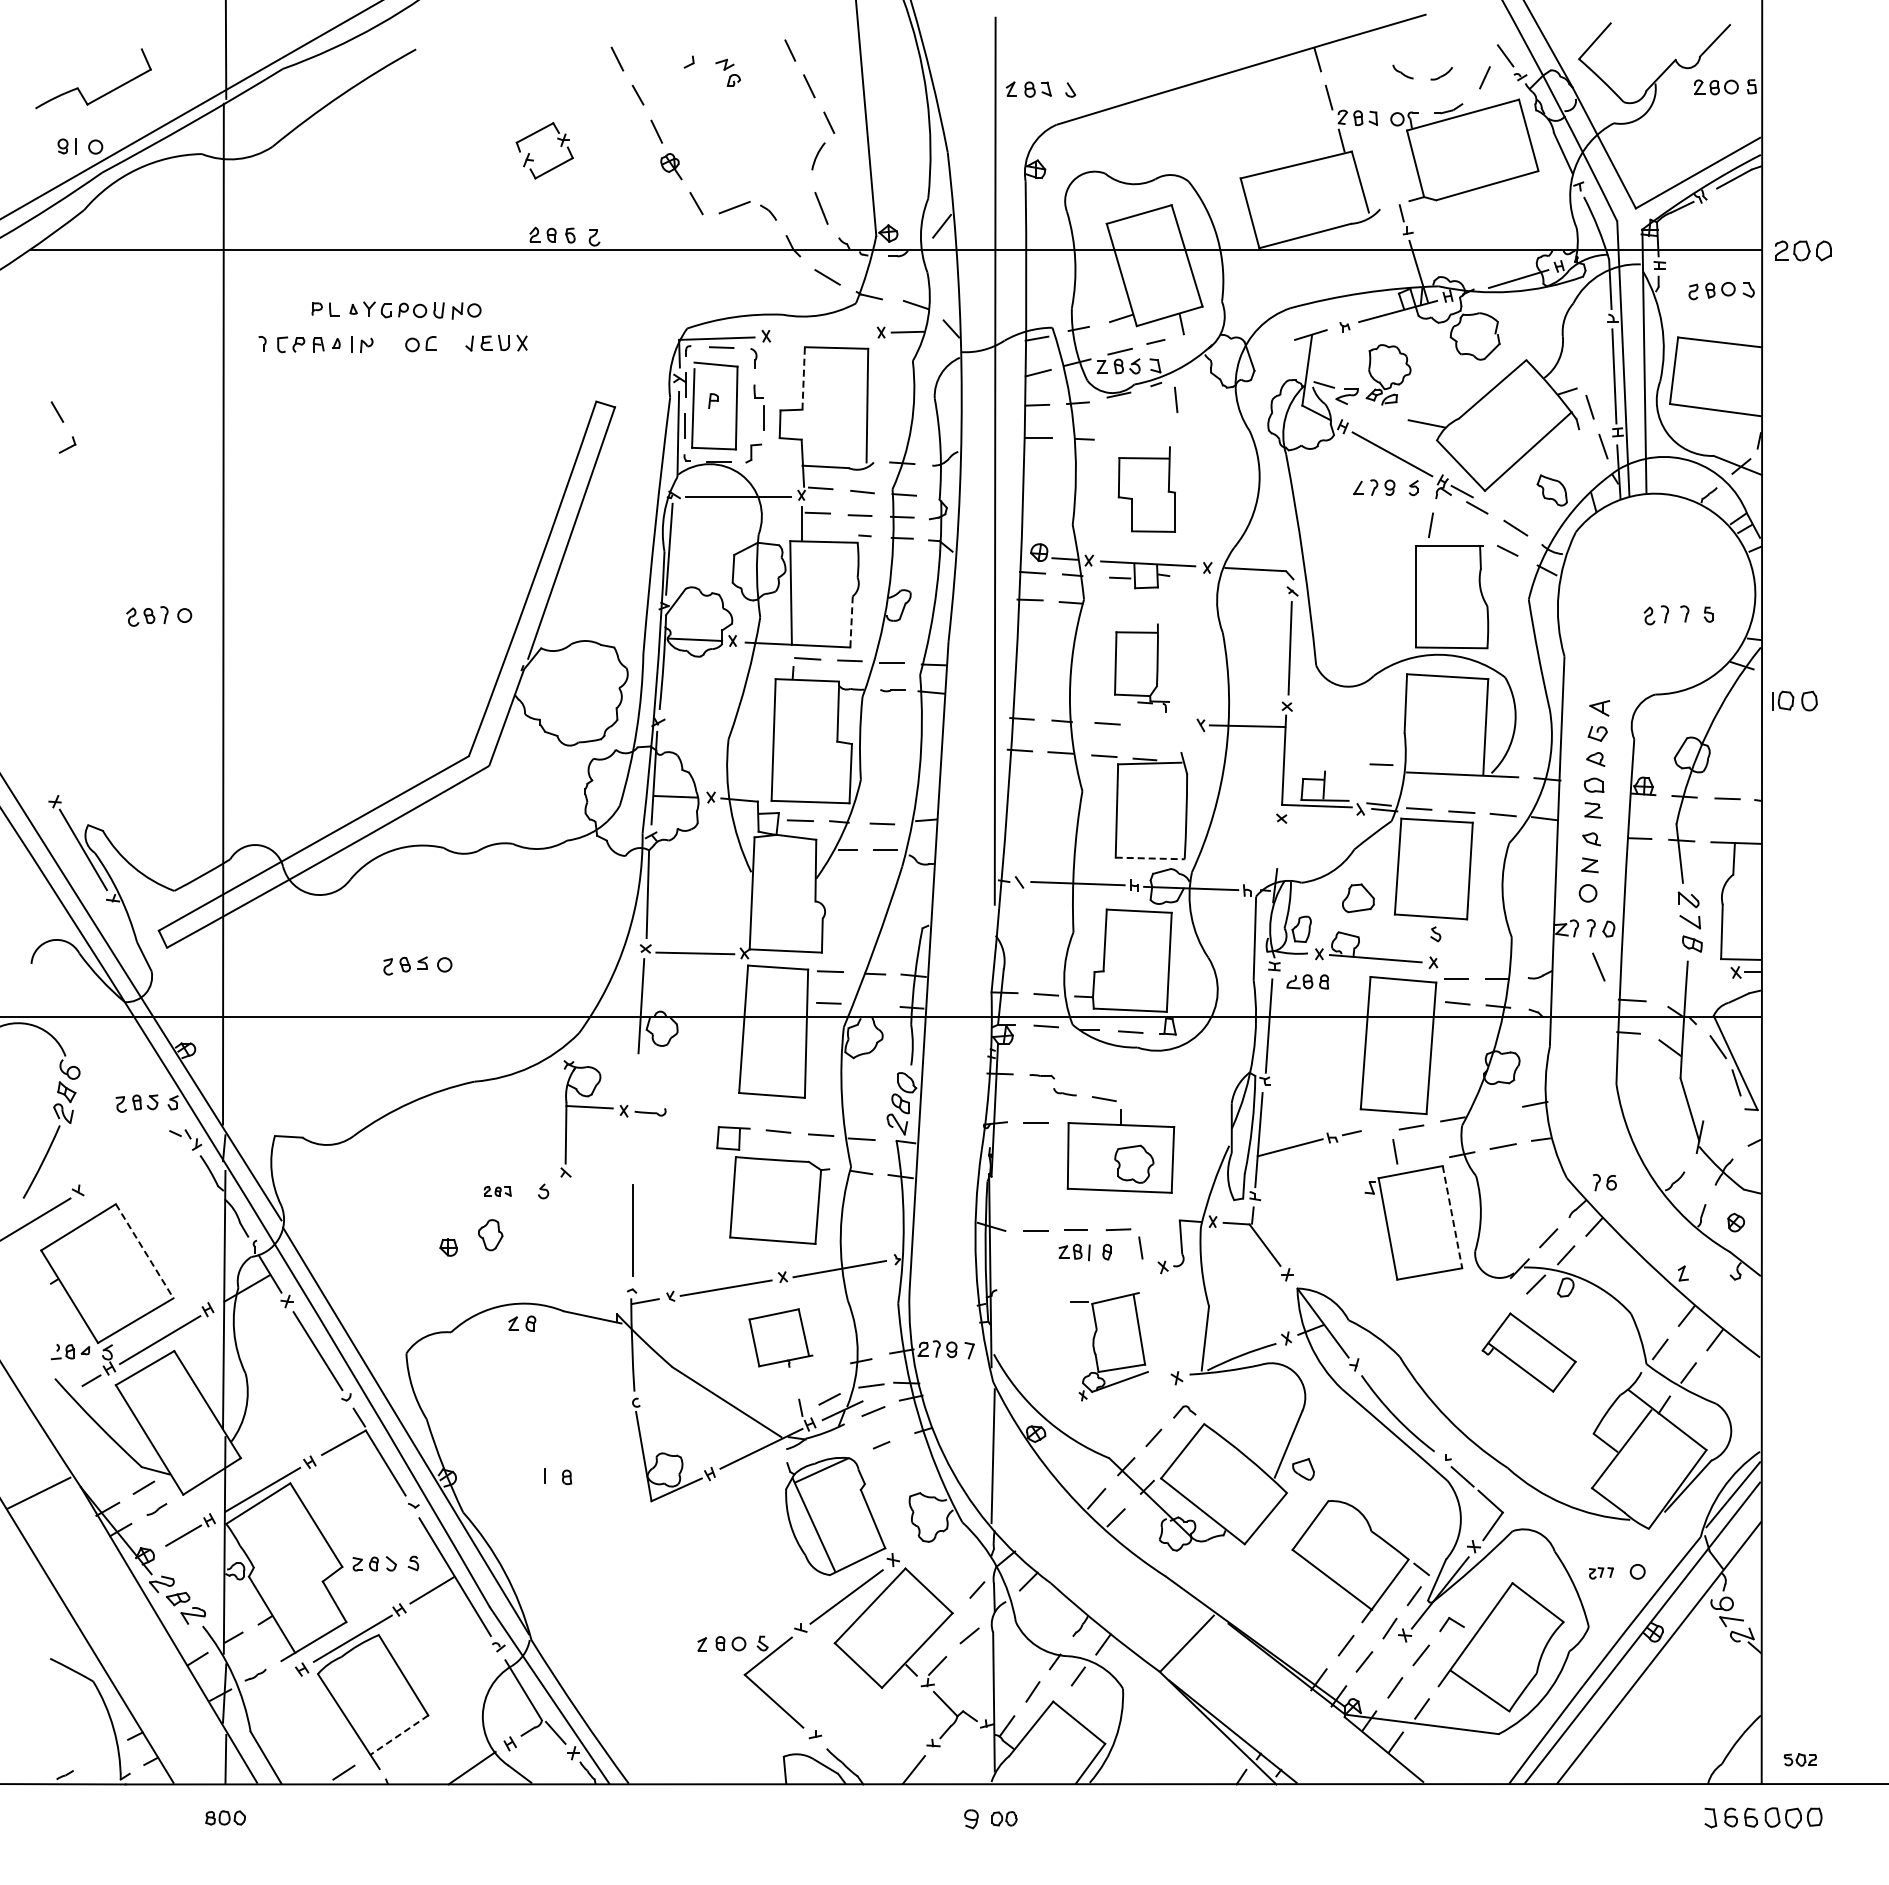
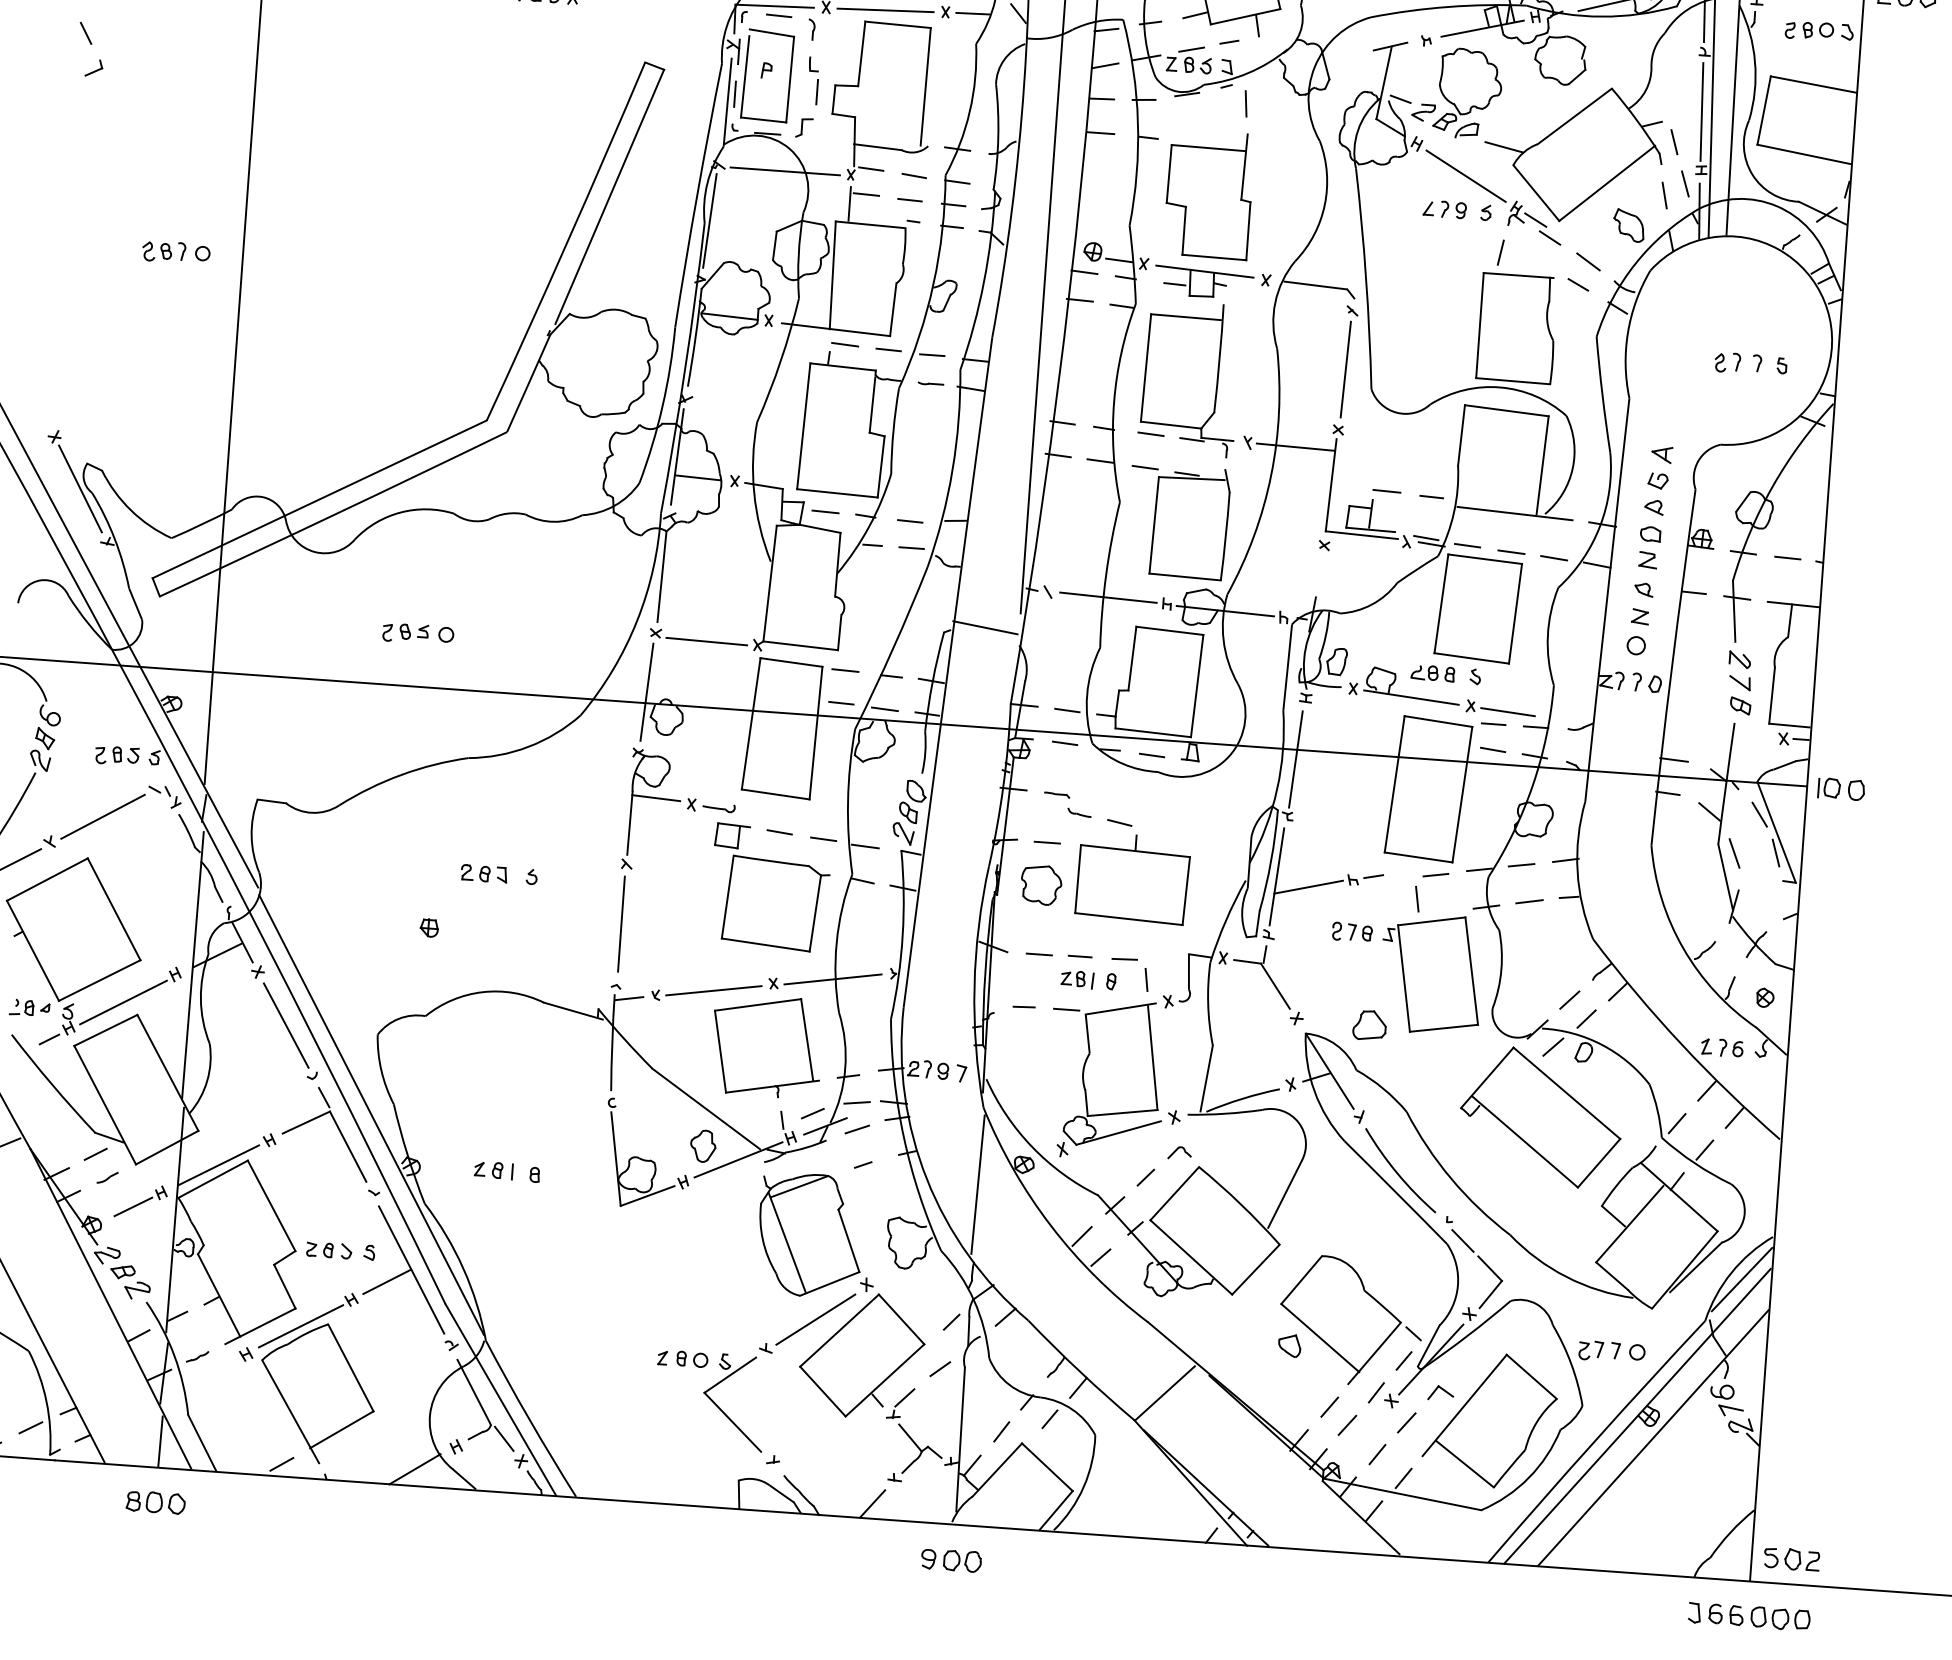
line: (823, 334) -> (885, 9), added
part: (1388, 374) -> (1467, 93), size x1.43
line: (803, 377) -> (861, 52), dashed -> solid
line: (1584, 459) -> (1664, 195), added
part: (1146, 489) -> (1208, 194), size x1.43
line: (851, 621) -> (893, 309), dashed -> solid
part: (1141, 667) -> (1190, 378), size x1.67
part: (1794, 700) -> (1840, 788), moved
line: (1338, 761) -> (1387, 490), added
line: (1150, 858) -> (1185, 577), dashed -> solid
part: (1358, 898) -> (1369, 1025), moved
line: (961, 920) -> (985, 627), added
line: (1469, 965) -> (1508, 711), added
line: (1598, 966) -> (1734, 852), moved
part: (1307, 981) -> (1432, 672), moved
line: (870, 1005) -> (884, 708), added
line: (1492, 1112) -> (1520, 865), added
part: (619, 1115) -> (686, 808), moved
line: (127, 1163) -> (102, 817), added
part: (1134, 1163) -> (1041, 884), moved
part: (1604, 1182) -> (1730, 1048), moved
part: (1334, 1188) -> (1351, 932), added
part: (497, 1191) -> (484, 873), size x1.67
line: (1452, 1217) -> (1471, 971), dashed -> solid
part: (490, 1235) -> (703, 1146), moved
line: (144, 1251) -> (113, 909), dashed -> solid
line: (1025, 1282) -> (1024, 1007), added
part: (522, 1323) -> (488, 1169), moved
part: (780, 1337) -> (766, 1045), size x1.67
part: (1109, 1346) -> (1106, 1079), size x1.43
part: (1528, 1352) -> (1540, 1116), size x1.67
part: (1303, 1469) -> (1289, 1345), moved
part: (1601, 1573) -> (1599, 1351), size x1.67
line: (398, 1735) -> (341, 1429), dashed -> solid
line: (100, 1754) -> (30, 1427), added
part: (1800, 1759) -> (1792, 1558), size x1.67
part: (225, 1817) -> (155, 1502), size x1.43
part: (1004, 1818) -> (962, 1560), size x1.43

